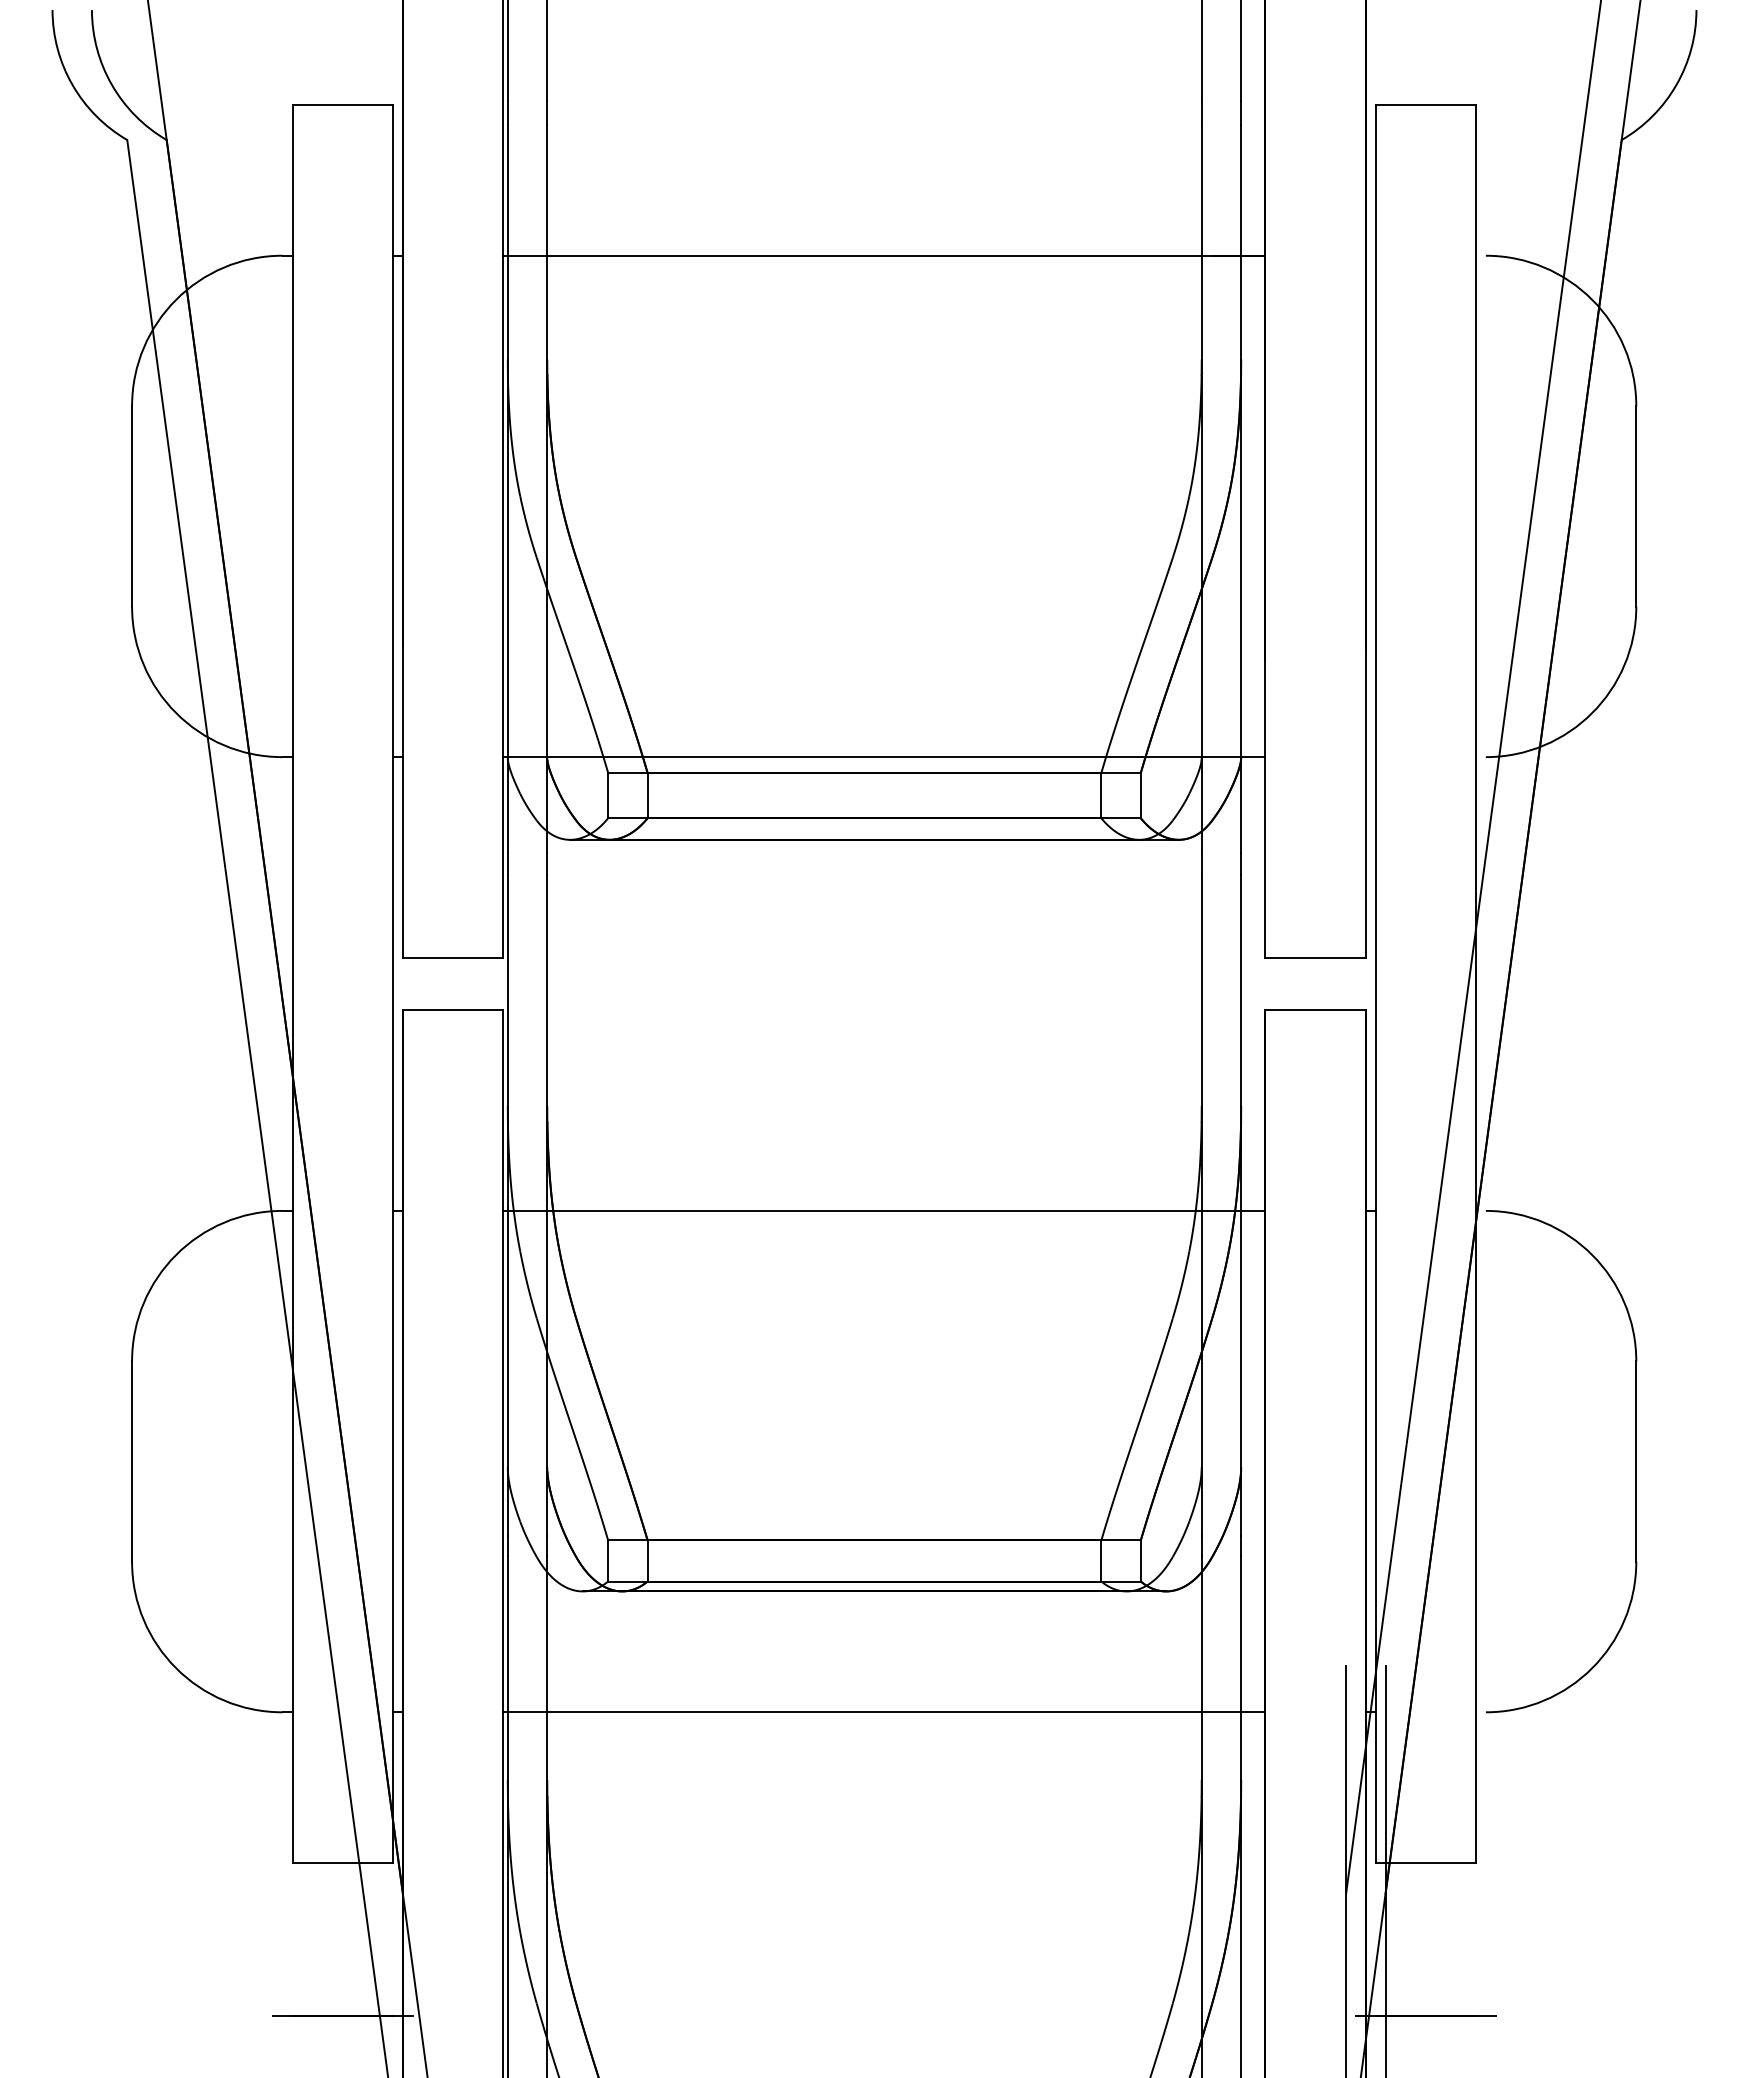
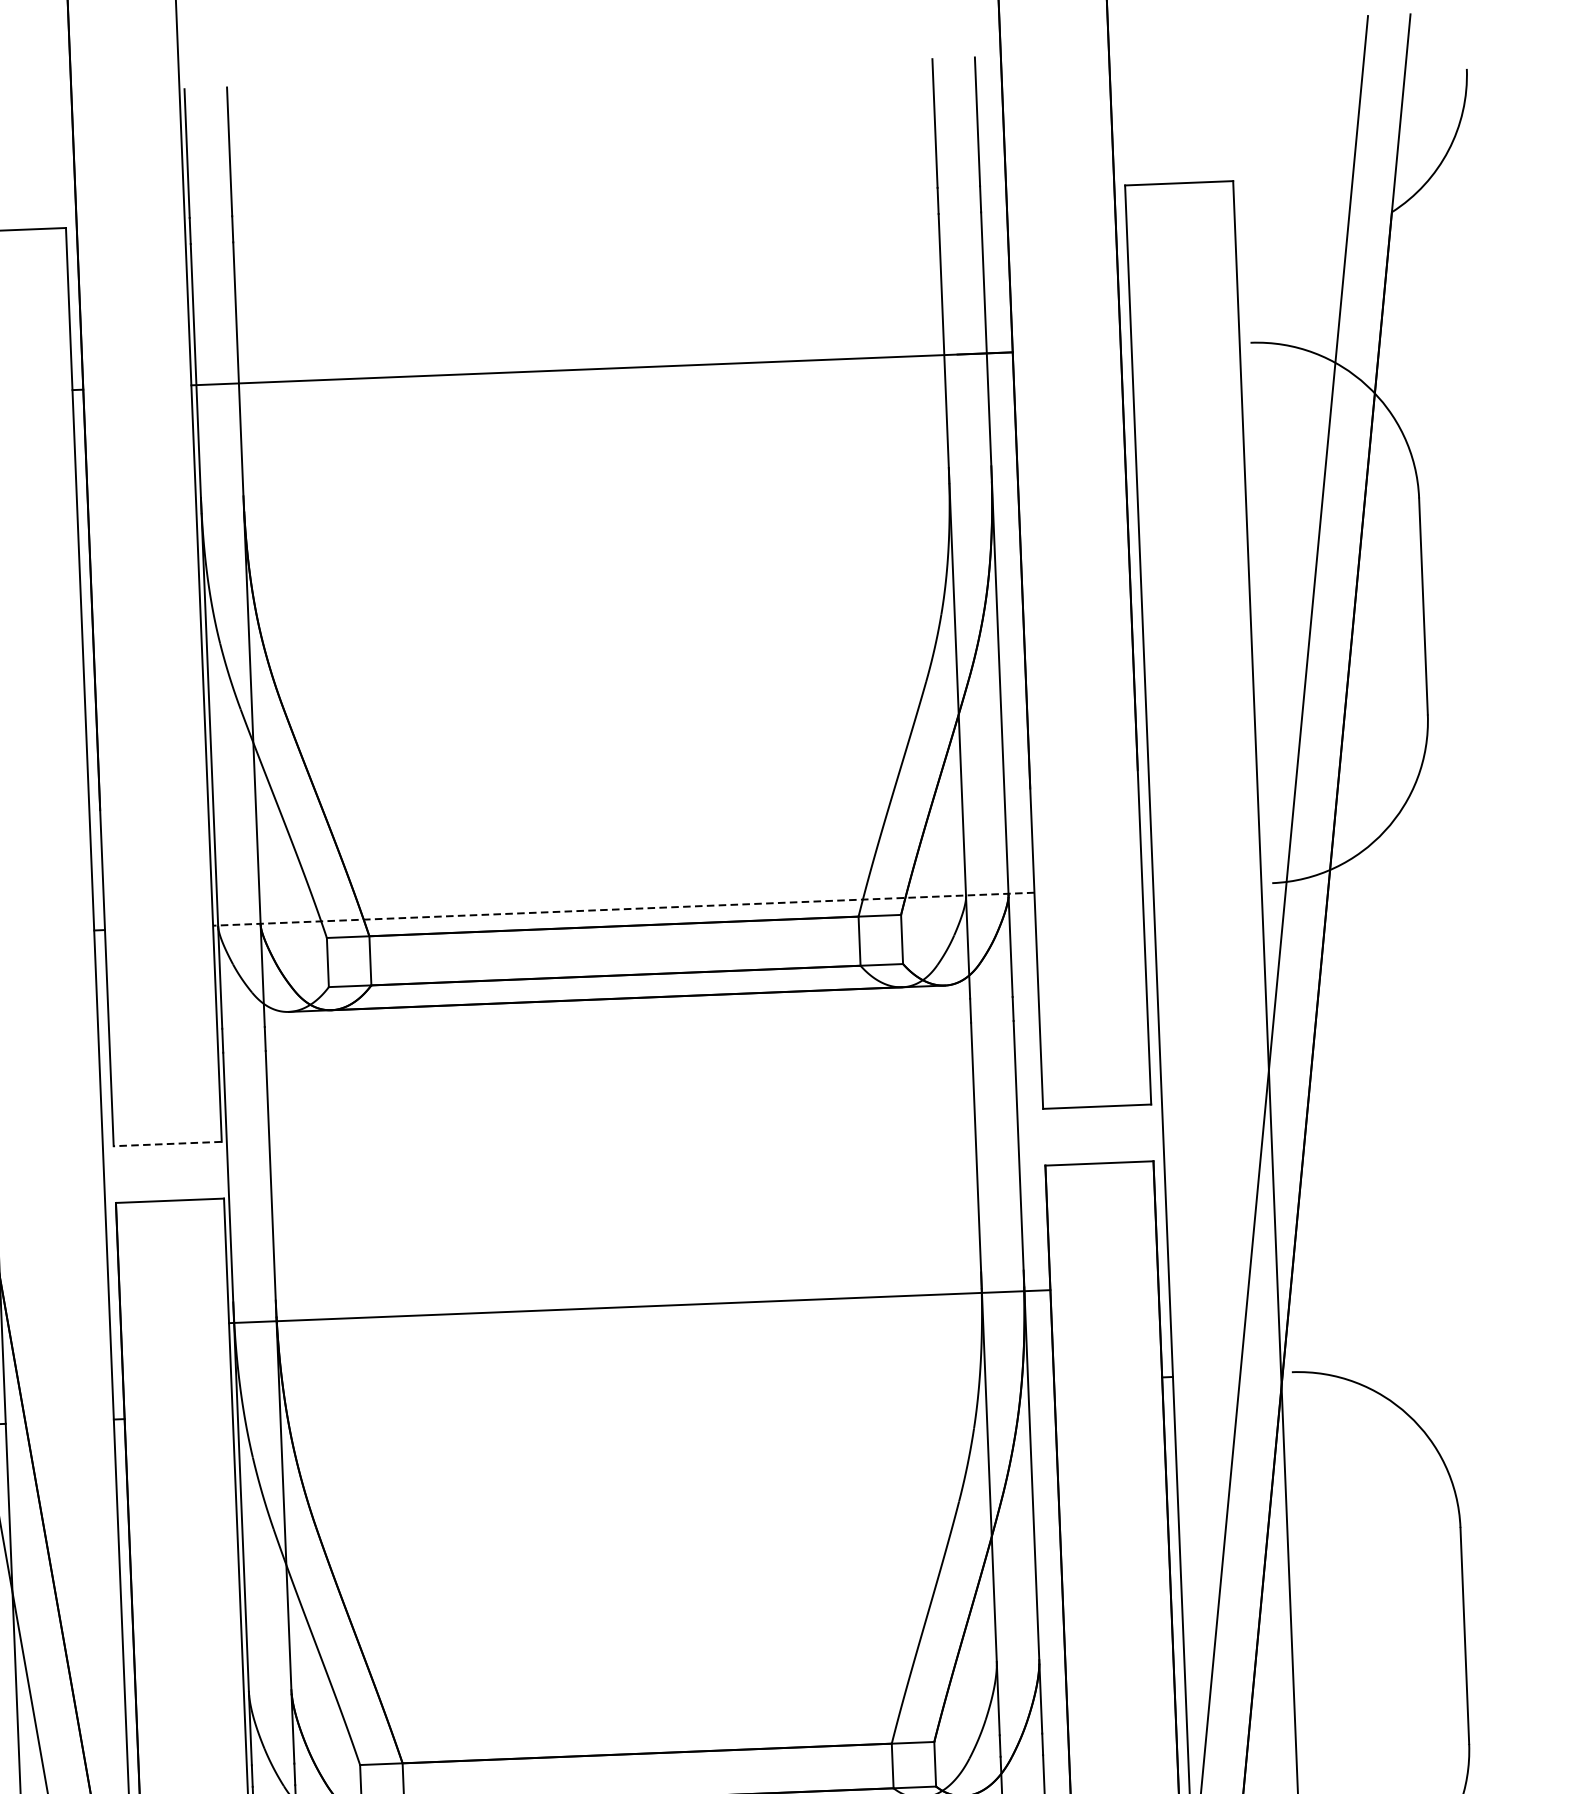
line: (883, 757) -> (623, 909), solid -> dashed
line: (452, 957) -> (167, 1143), solid -> dashed
line: (884, 1210) -> (640, 1306), moved

